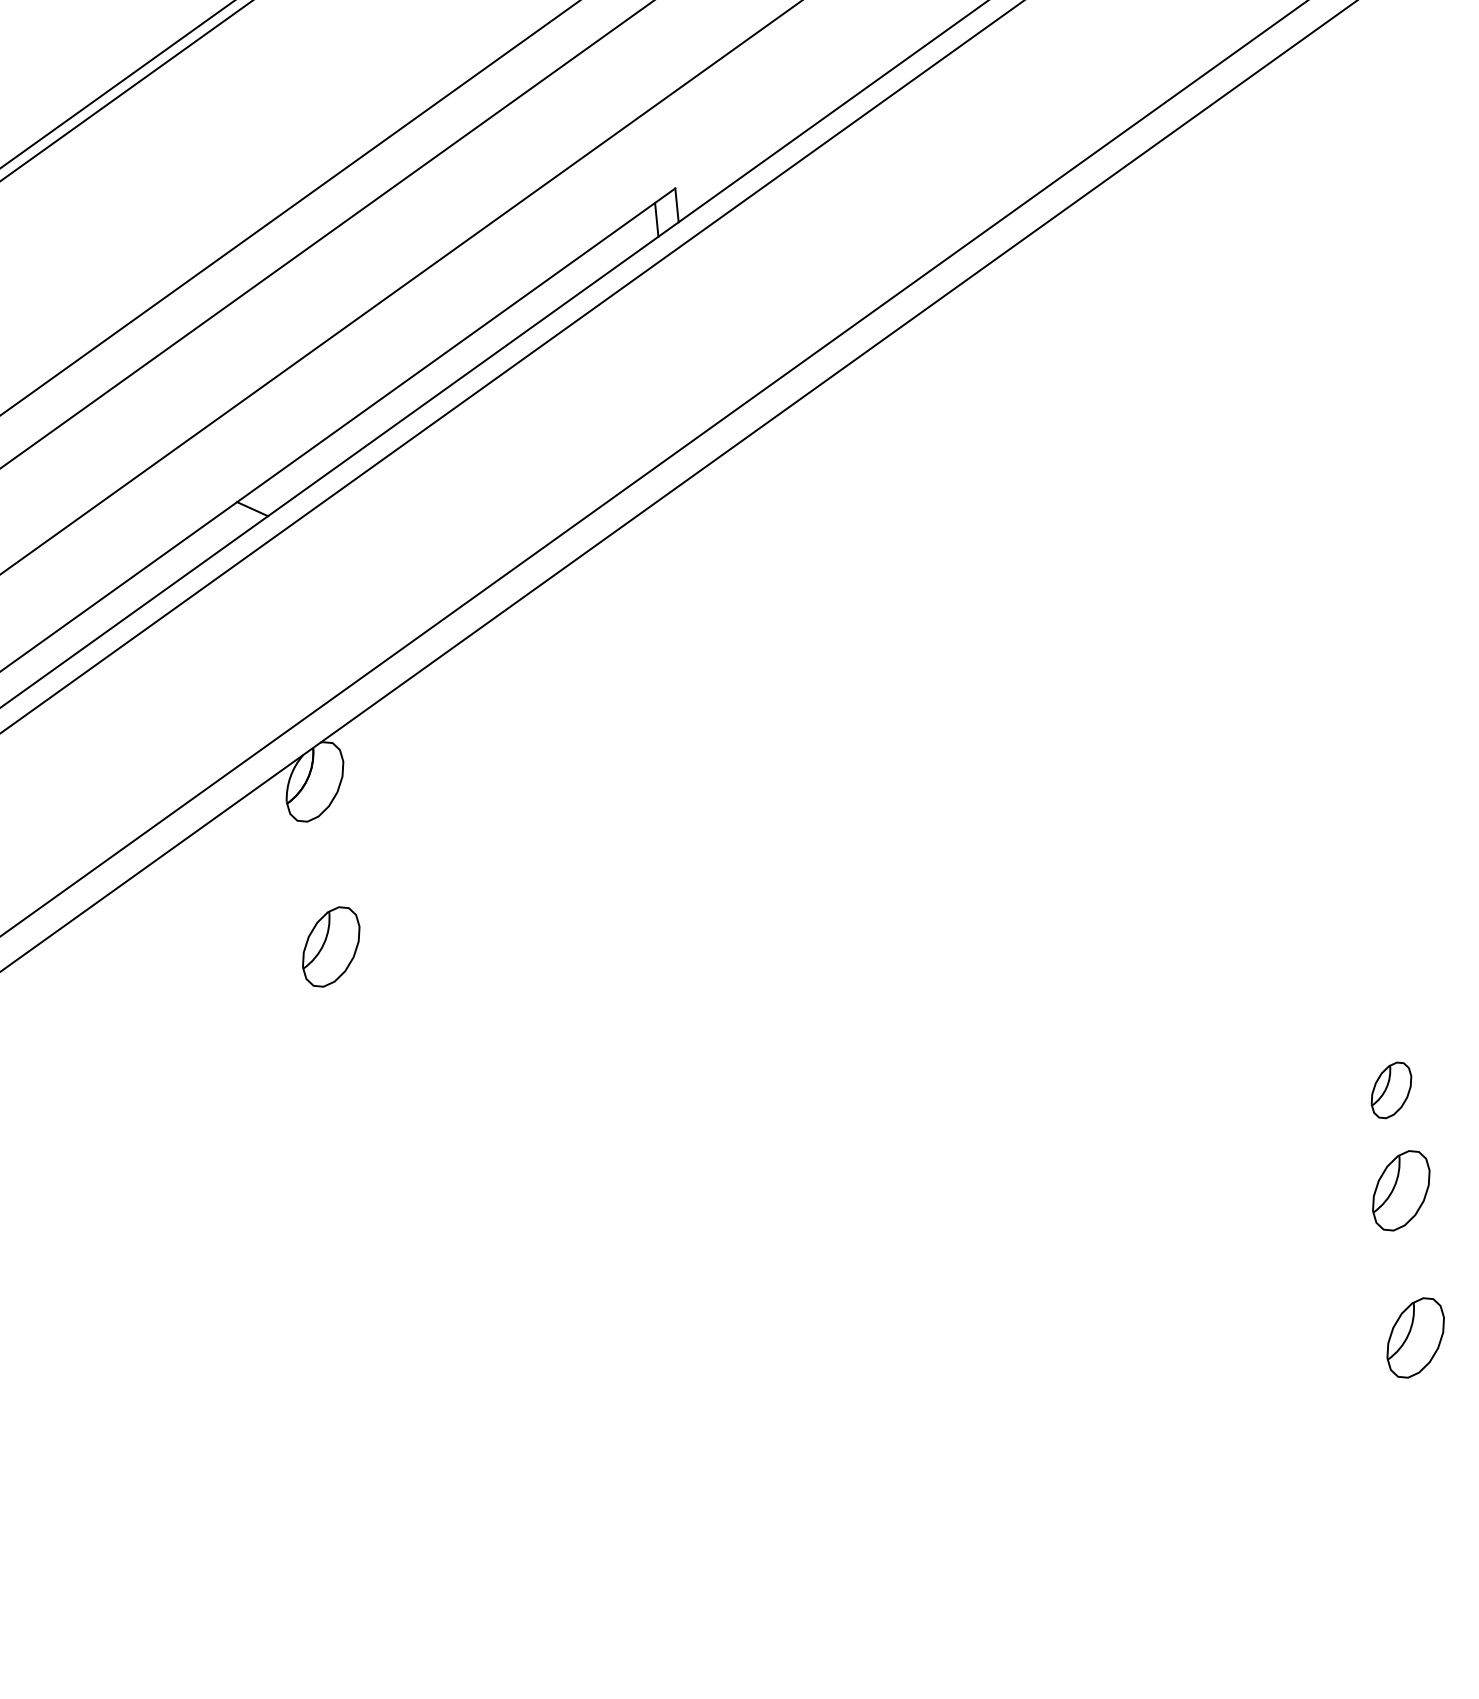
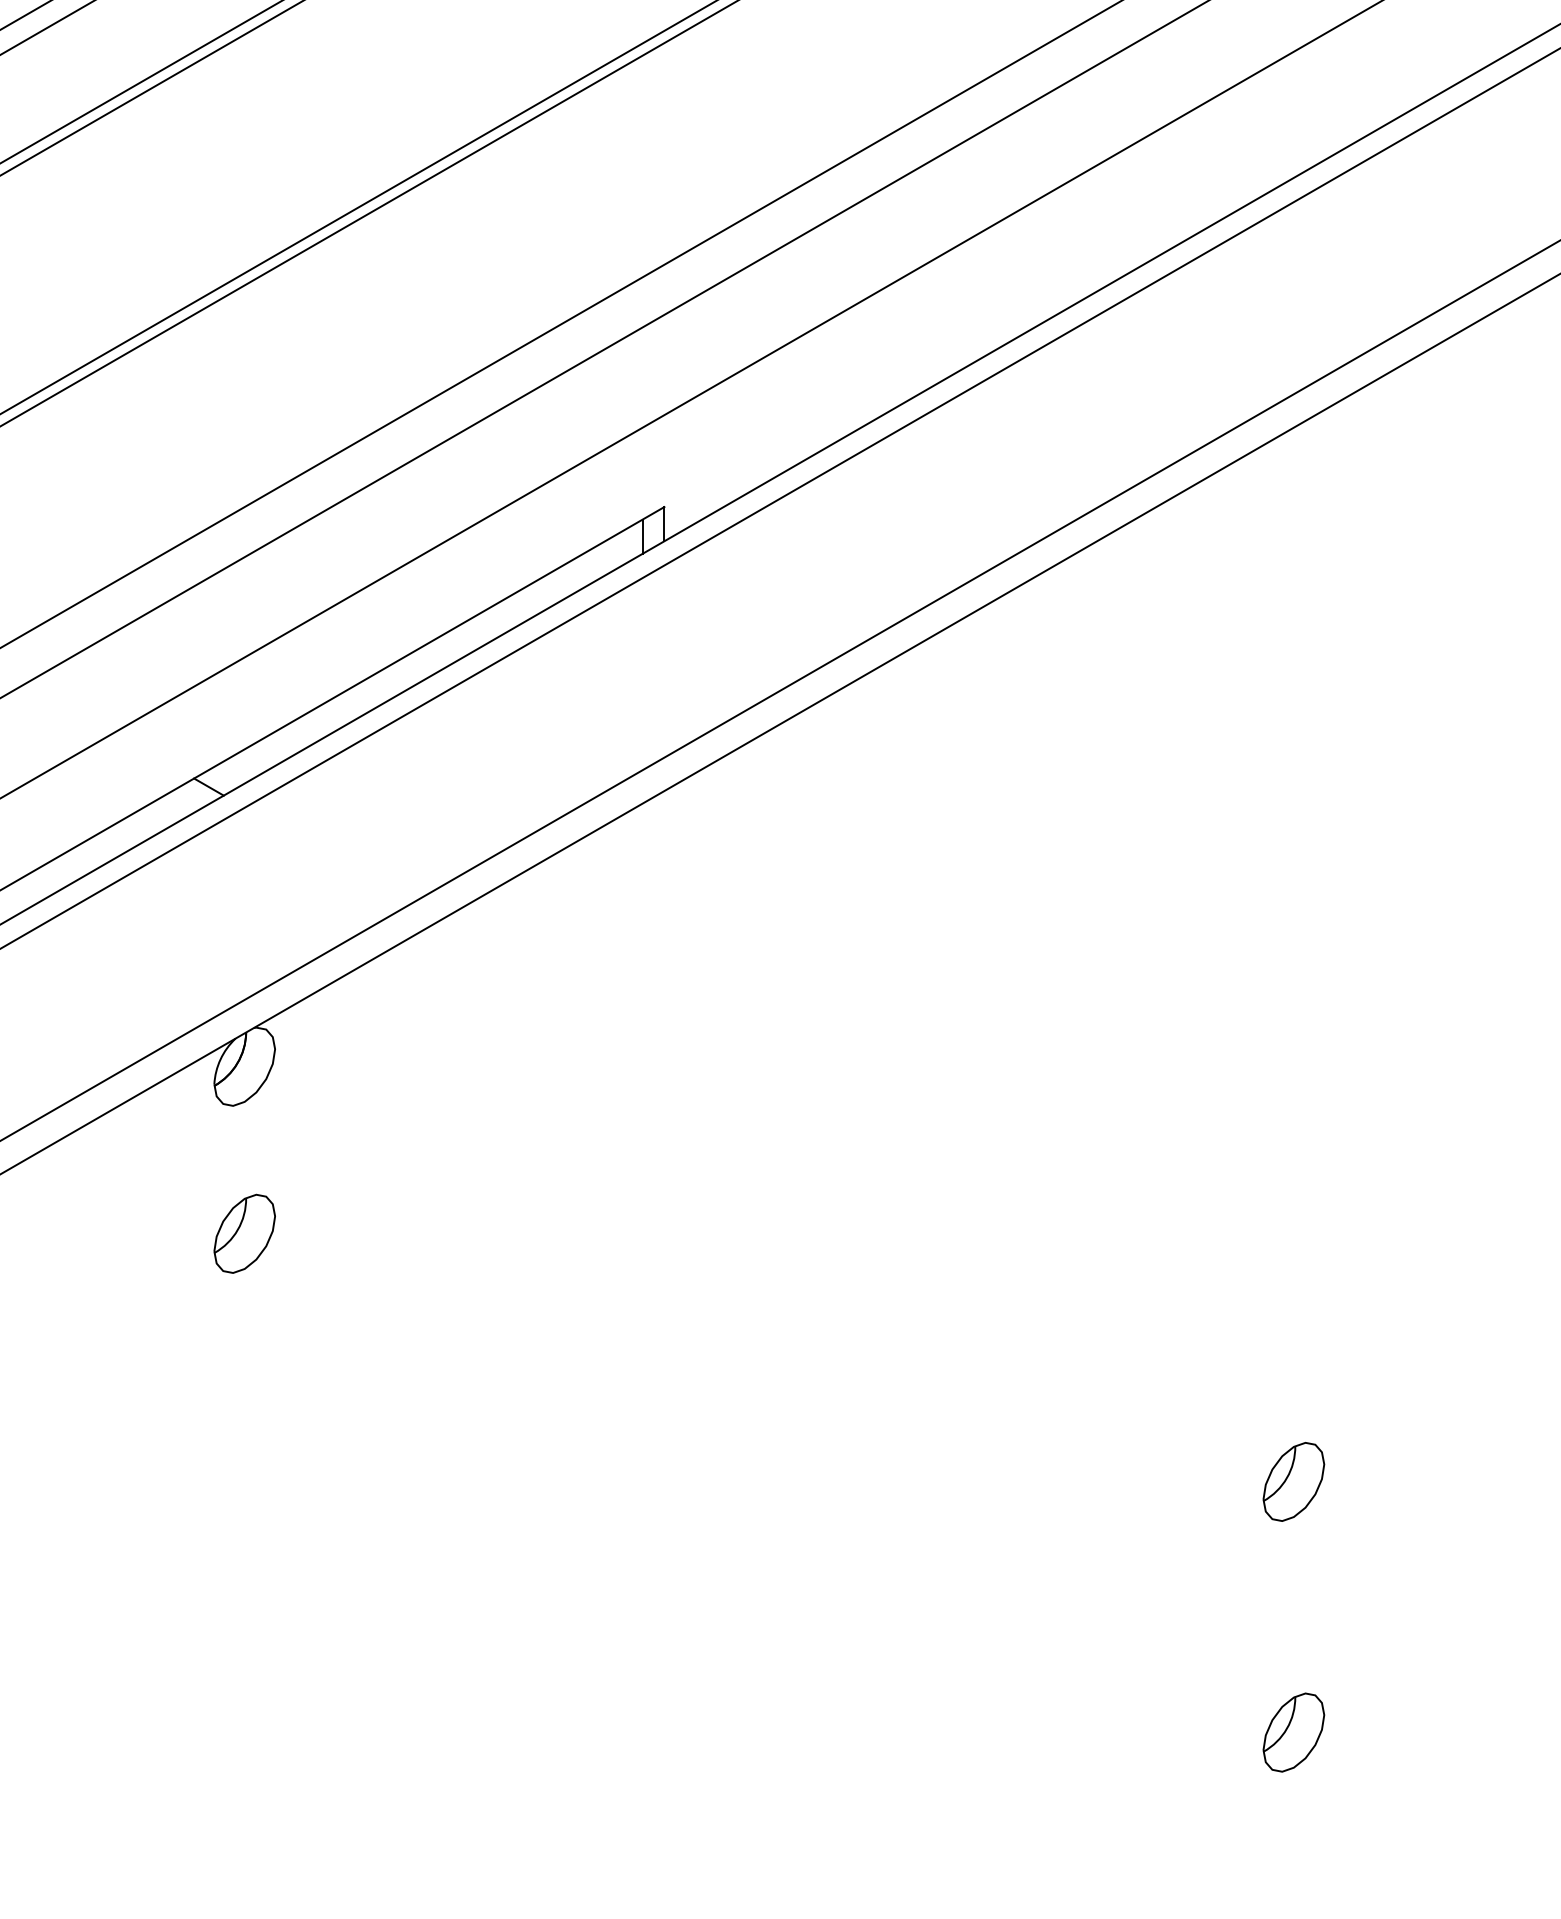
part: (1391, 1089) -> (1293, 1481), size x1.43
part: (1400, 1190) -> (1293, 1583), removed

